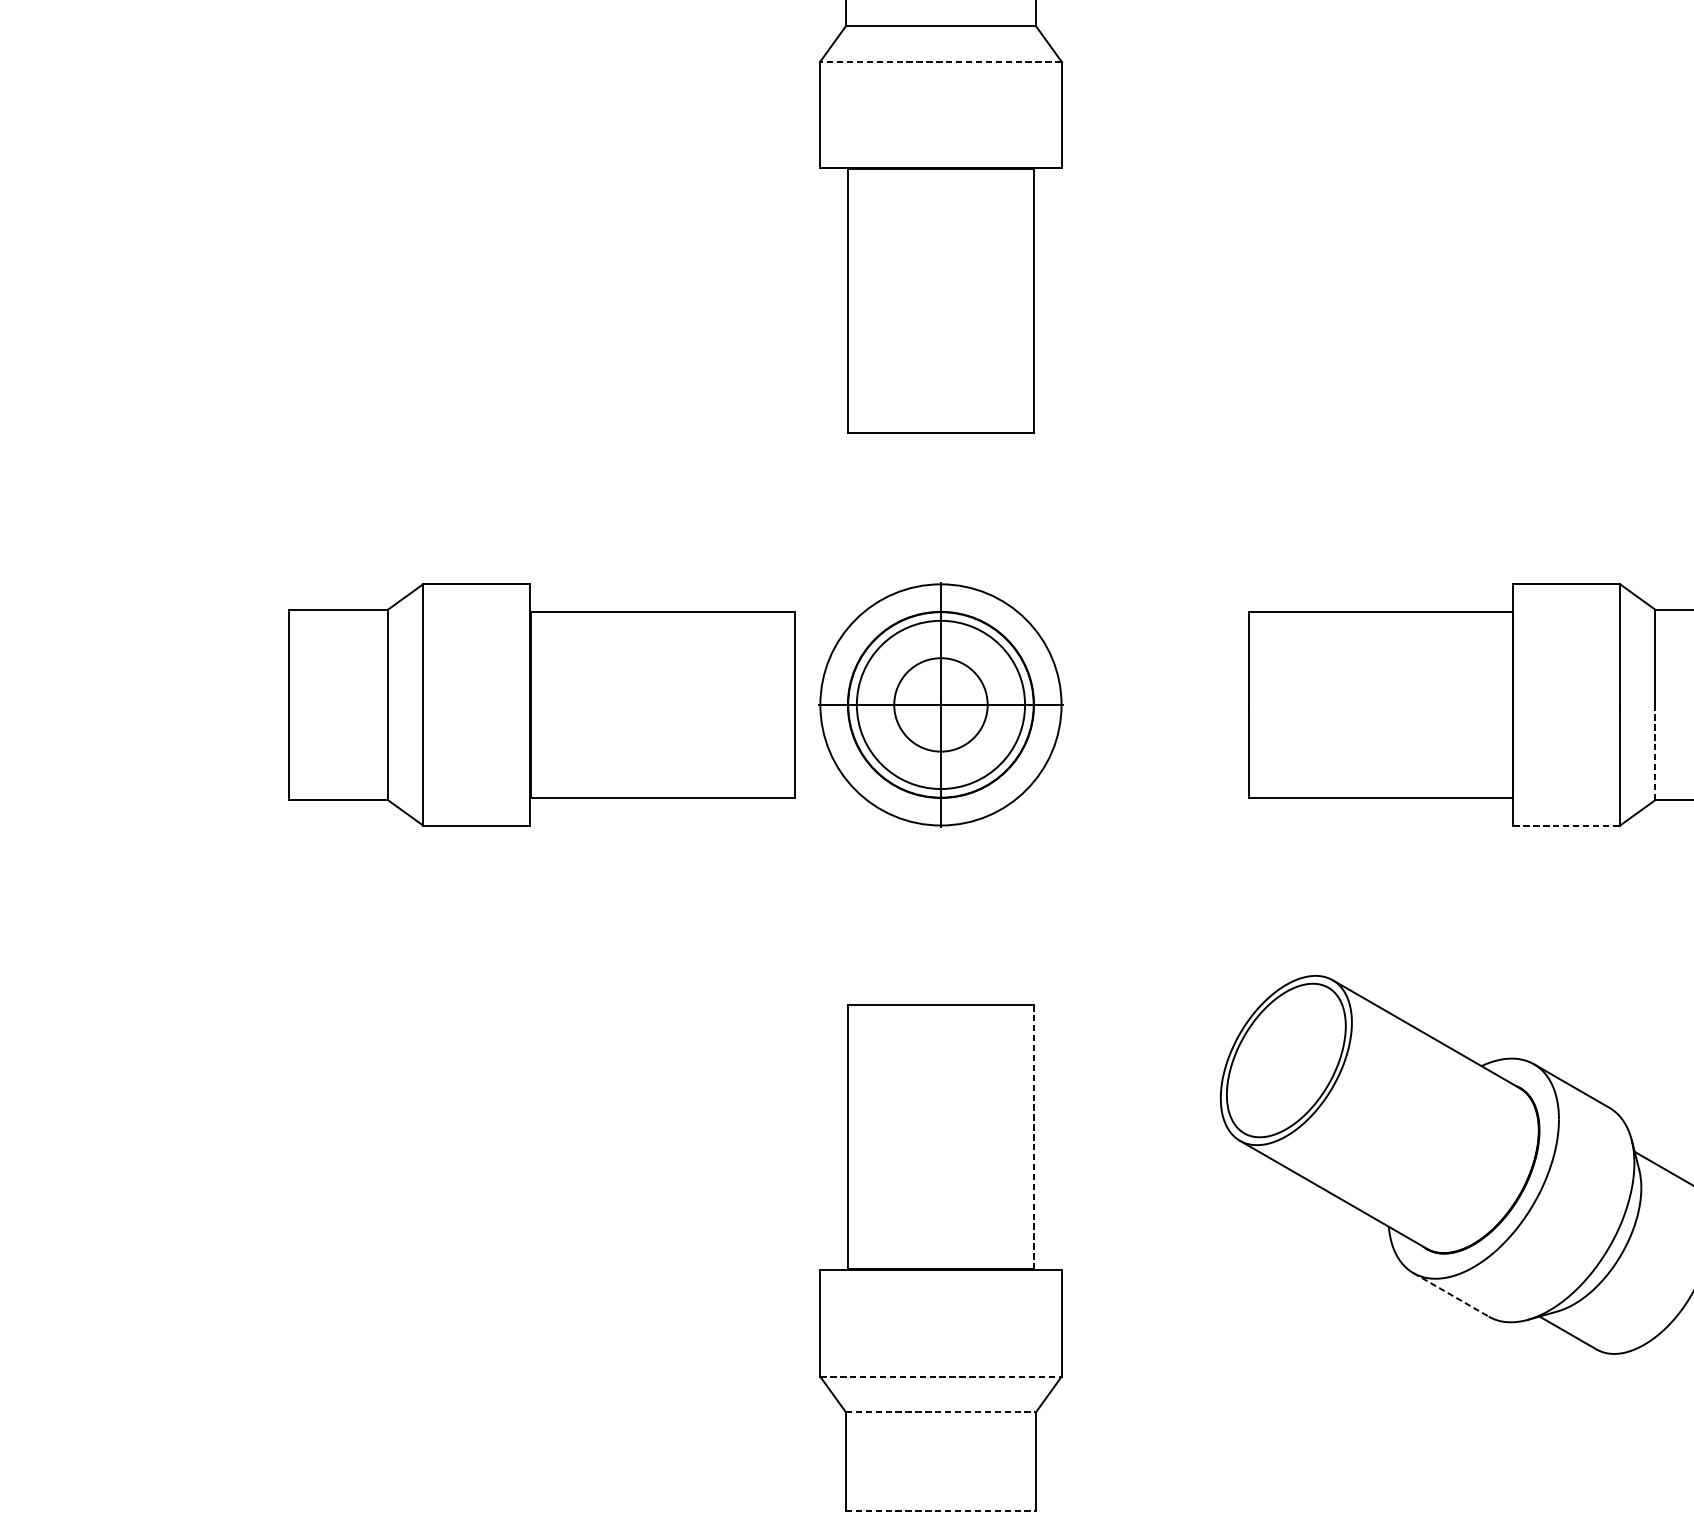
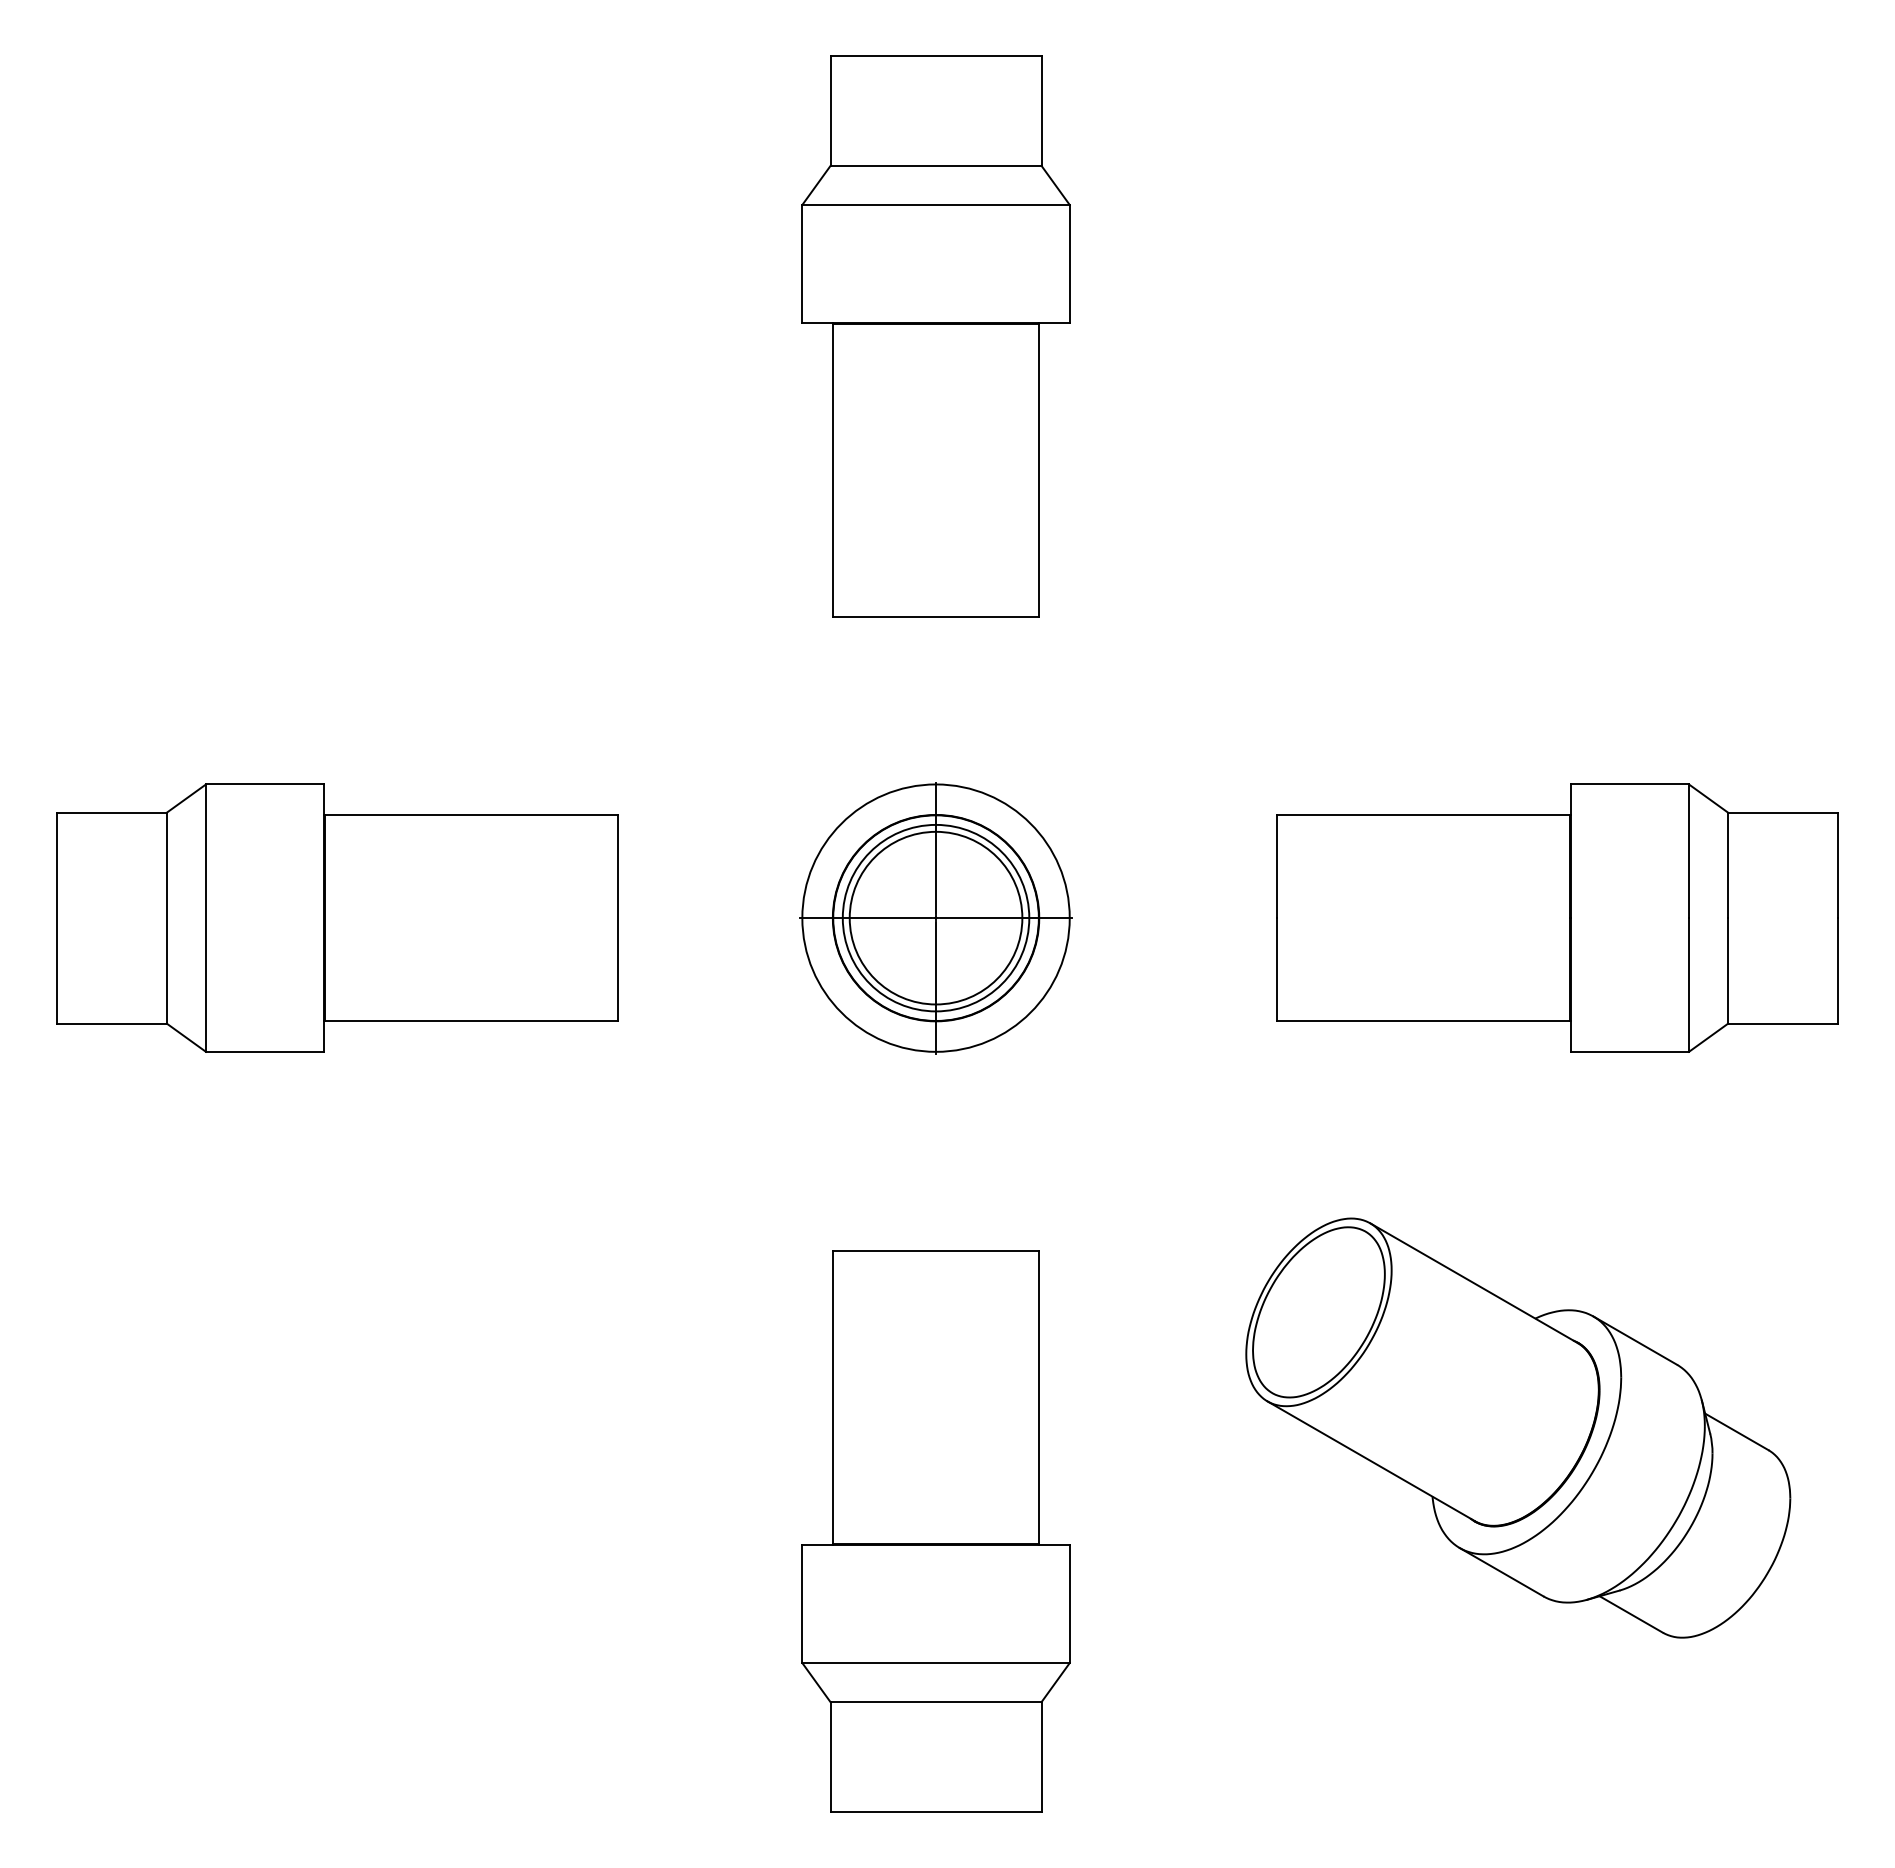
line: (941, 61) -> (936, 204), dashed -> solid
part: (541, 704) -> (337, 917), moved
circle: (940, 704) -> (935, 917), size x1.67
line: (1655, 752) -> (1728, 970), dashed -> solid
line: (1567, 825) -> (1630, 1051), dashed -> solid
line: (1033, 1137) -> (1038, 1397), dashed -> solid
line: (1451, 1295) -> (1502, 1572), dashed -> solid
line: (941, 1377) -> (936, 1663), dashed -> solid
line: (941, 1412) -> (936, 1702), dashed -> solid
line: (941, 1511) -> (936, 1812), dashed -> solid

